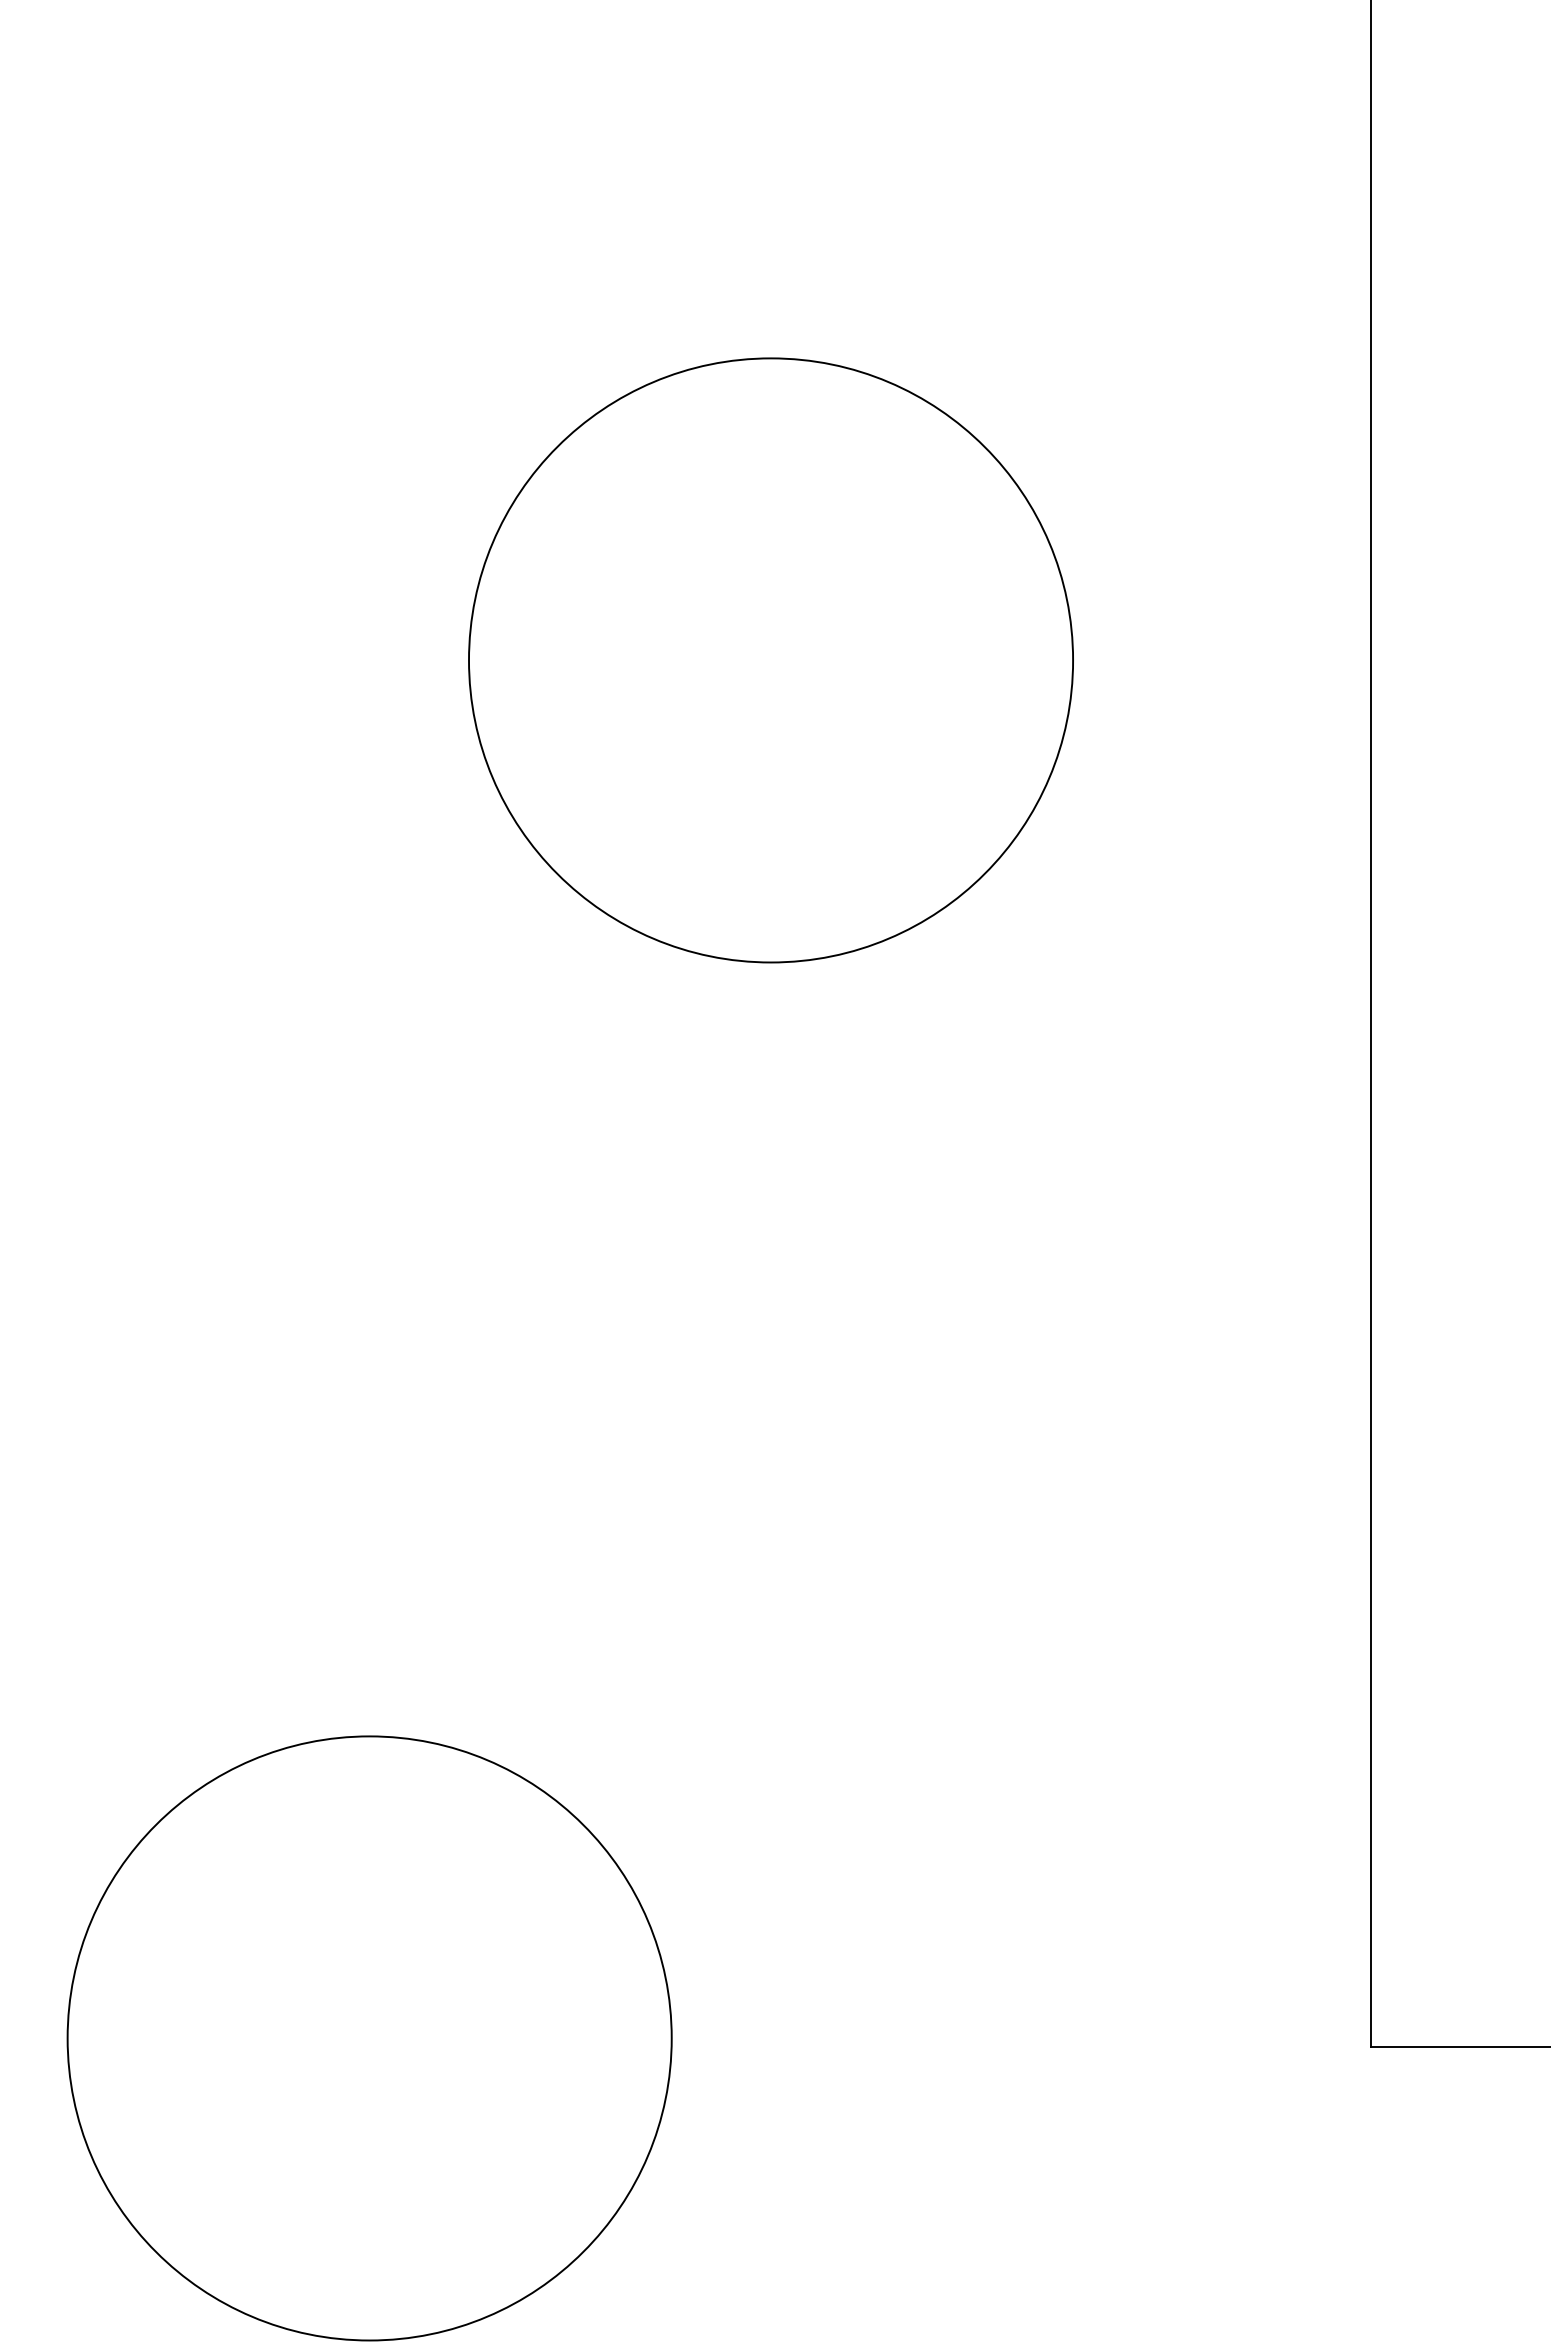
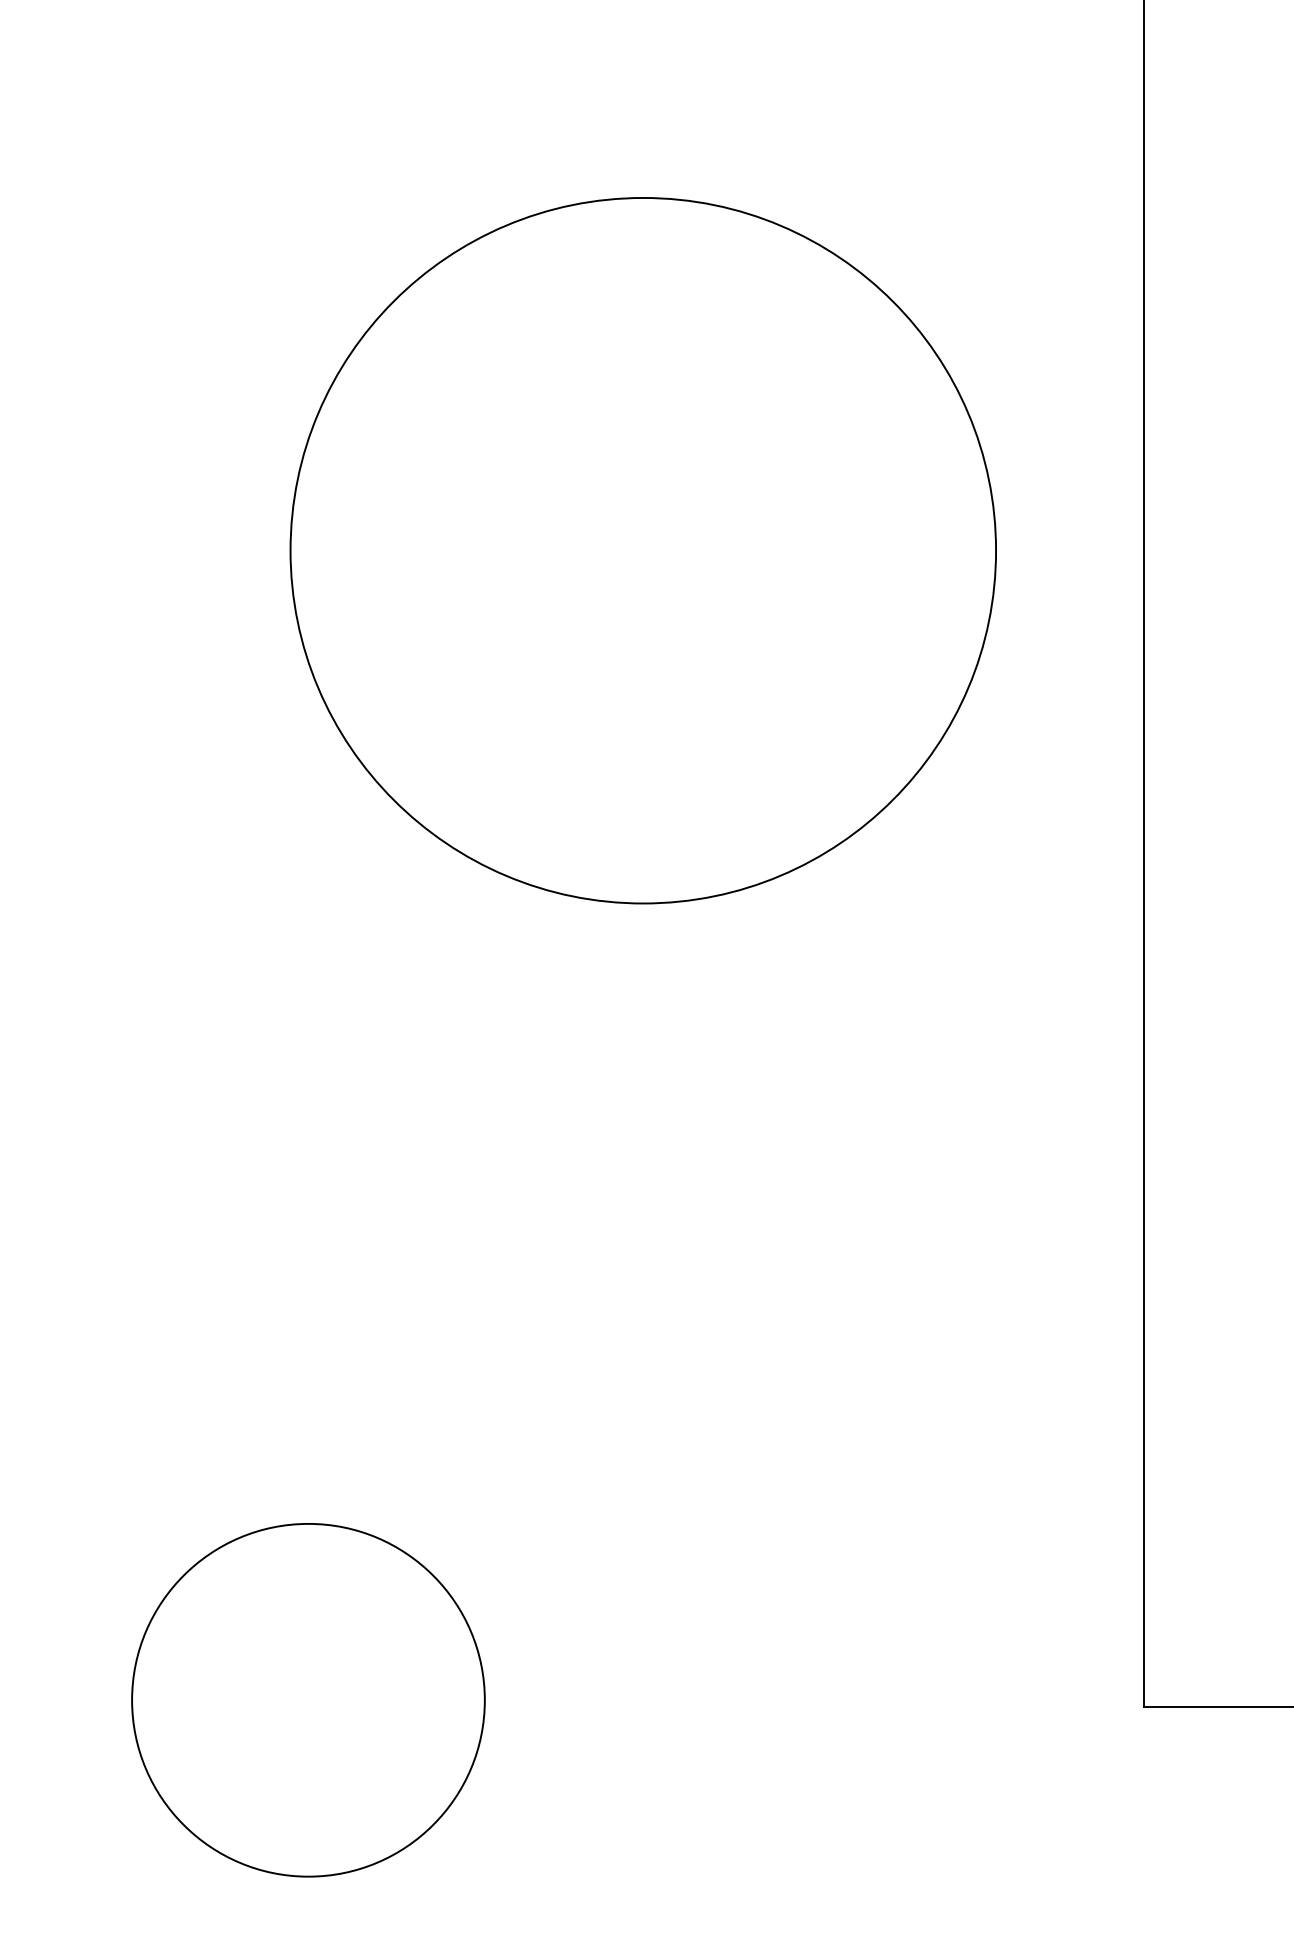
circle: (770, 660) -> (642, 550), size x1.4
circle: (369, 2038) -> (308, 1700), size x0.7

